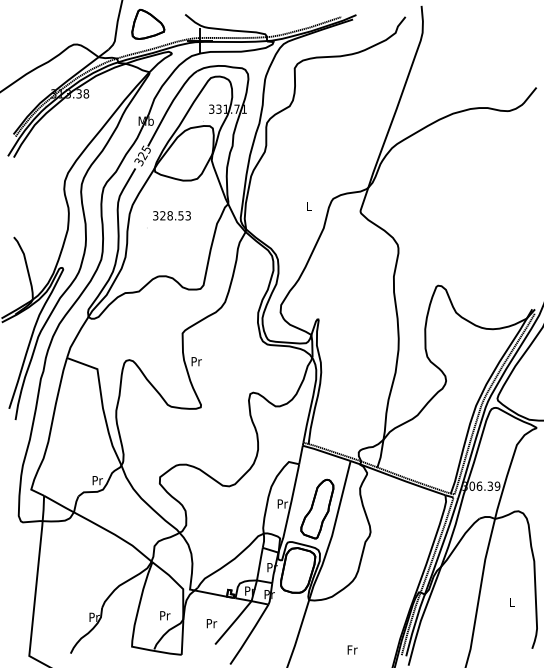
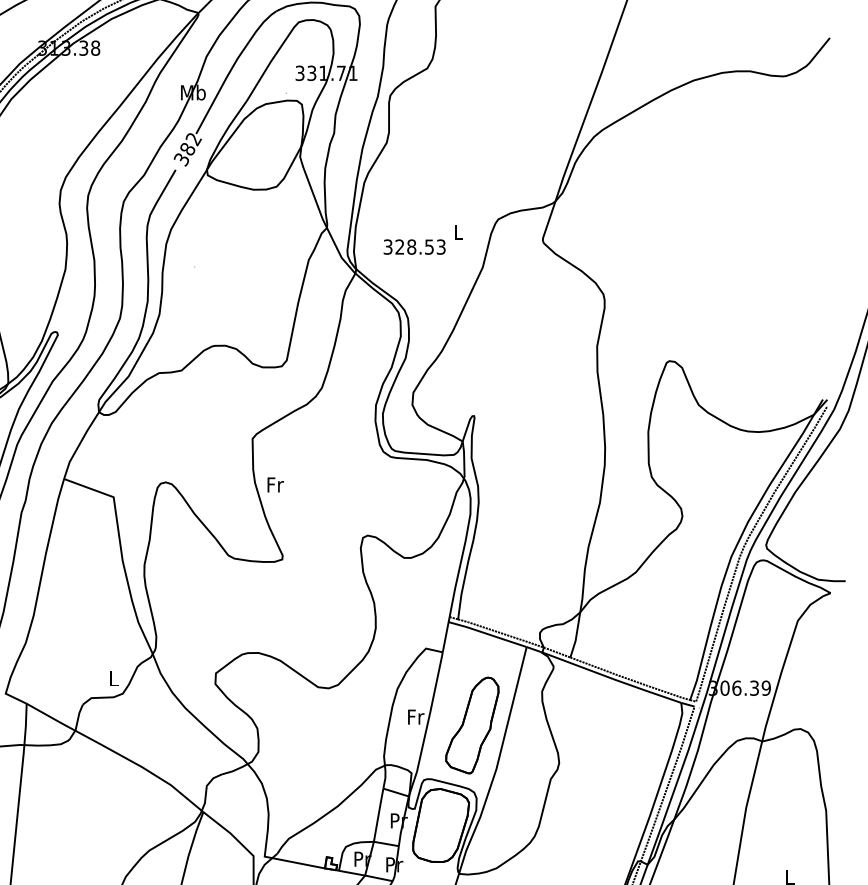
text: (144, 152) -> (190, 143), 325 -> 382
text: (171, 215) -> (413, 246), moved
text: (195, 361) -> (273, 484), Pr -> Fr
text: (97, 480) -> (113, 678), Pr -> L
text: (282, 503) -> (415, 716), Pr -> Fr

